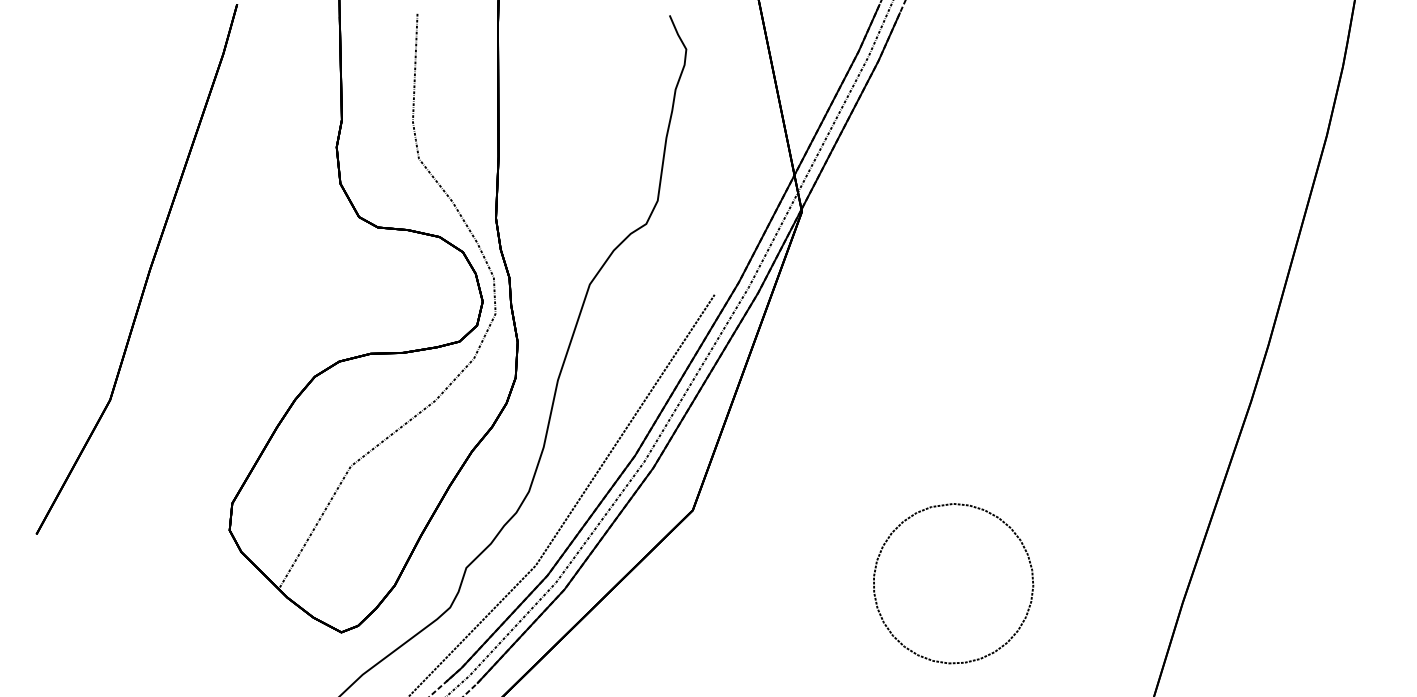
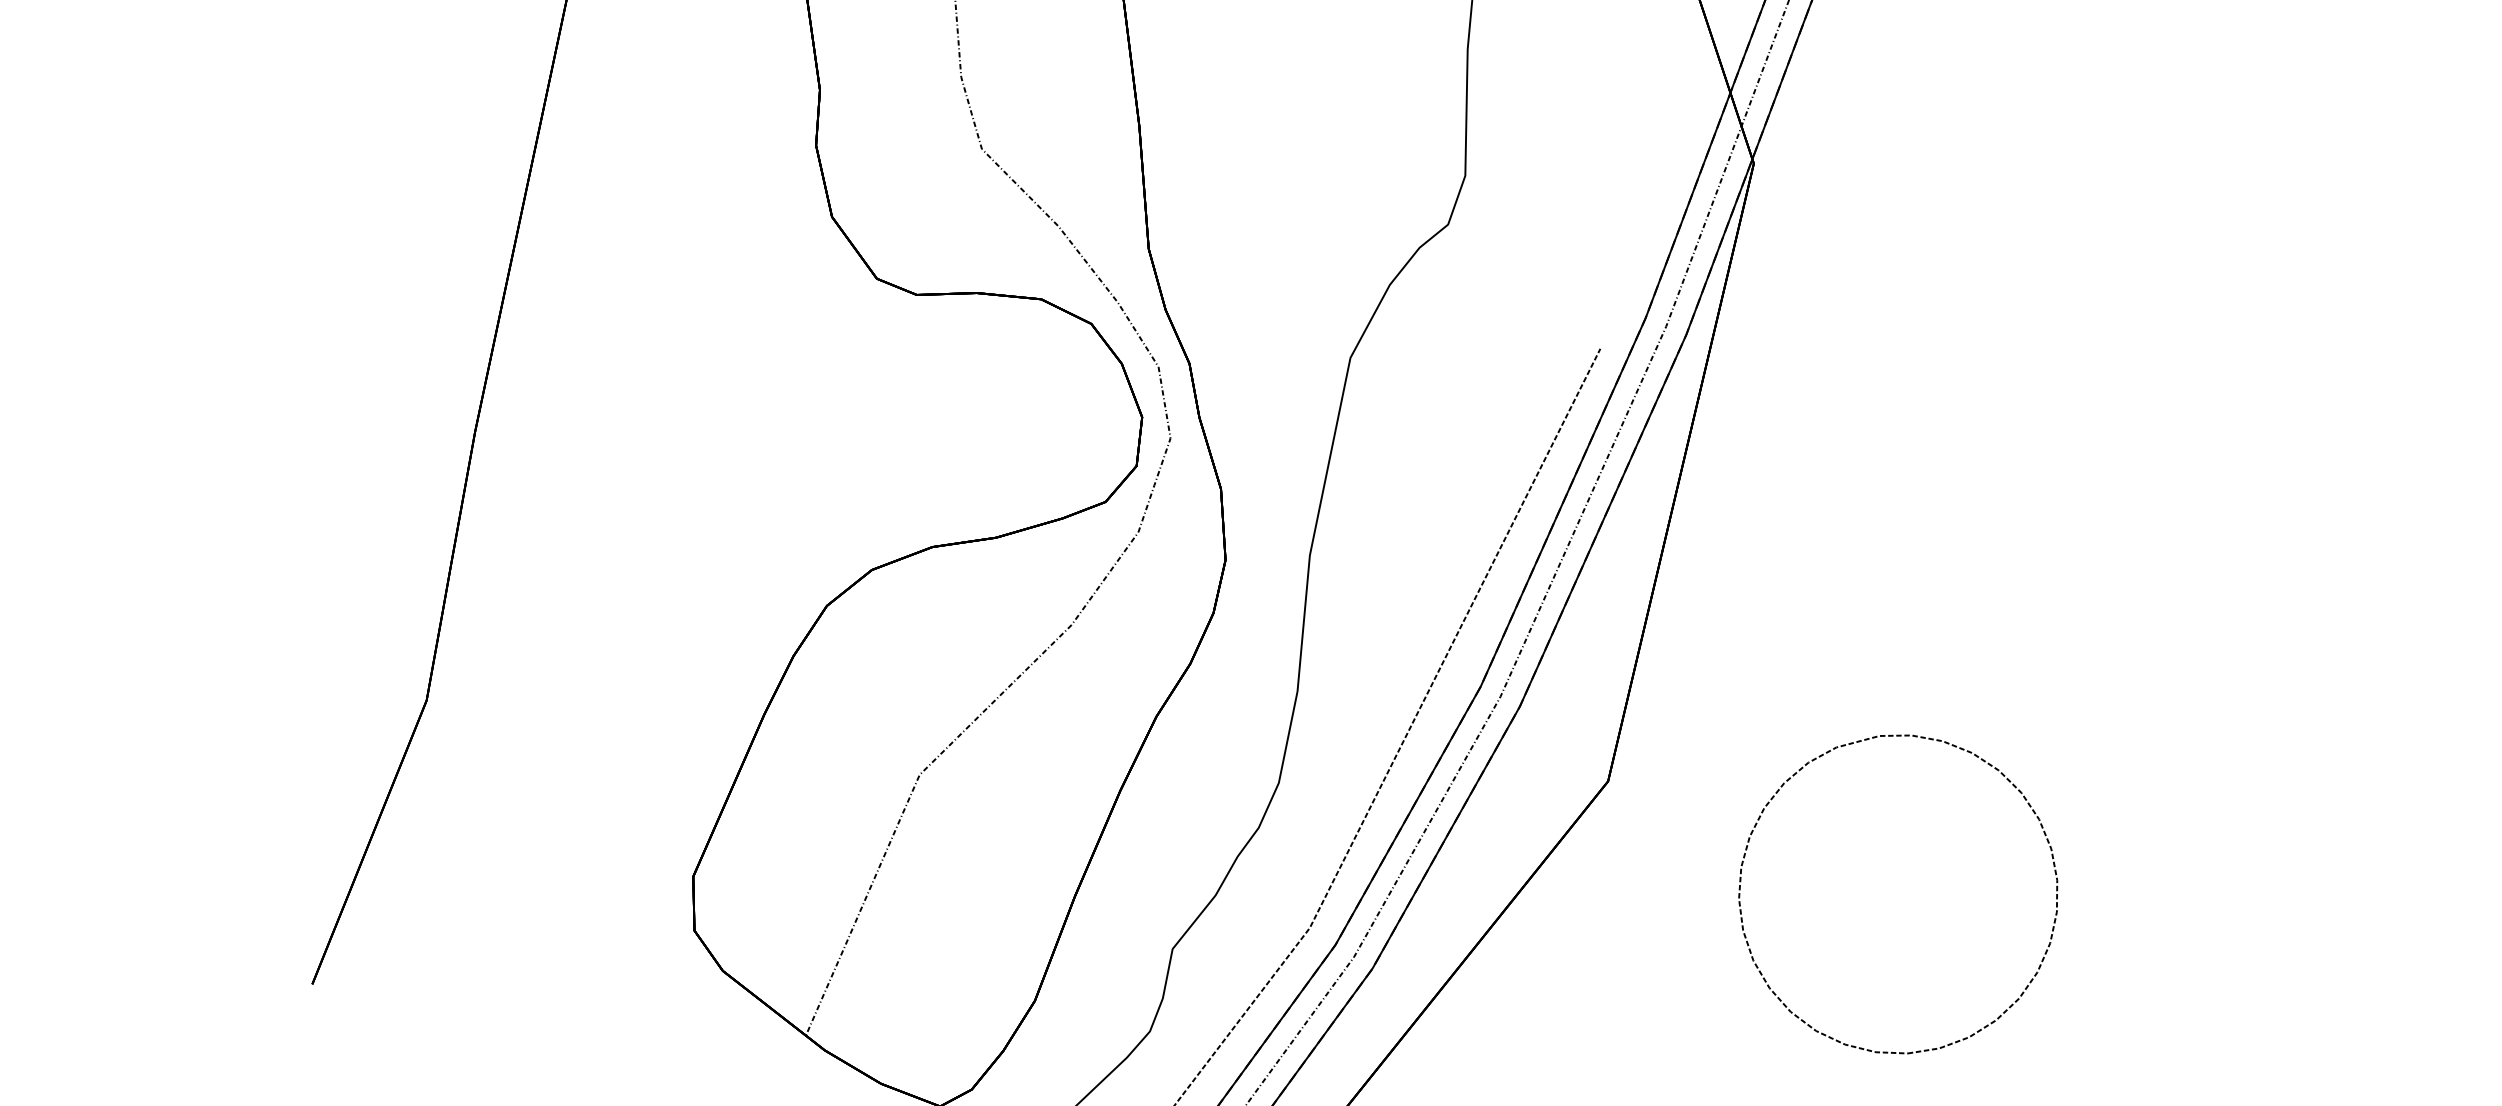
part: (943, 506) -> (1860, 743), moved

